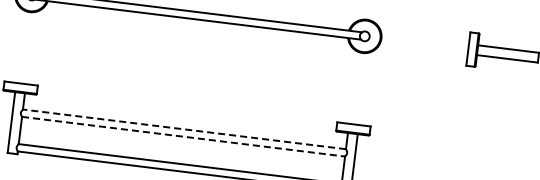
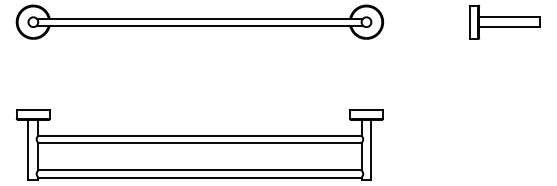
line: (184, 129) -> (199, 135), dashed -> solid
line: (183, 137) -> (199, 143), dashed -> solid

